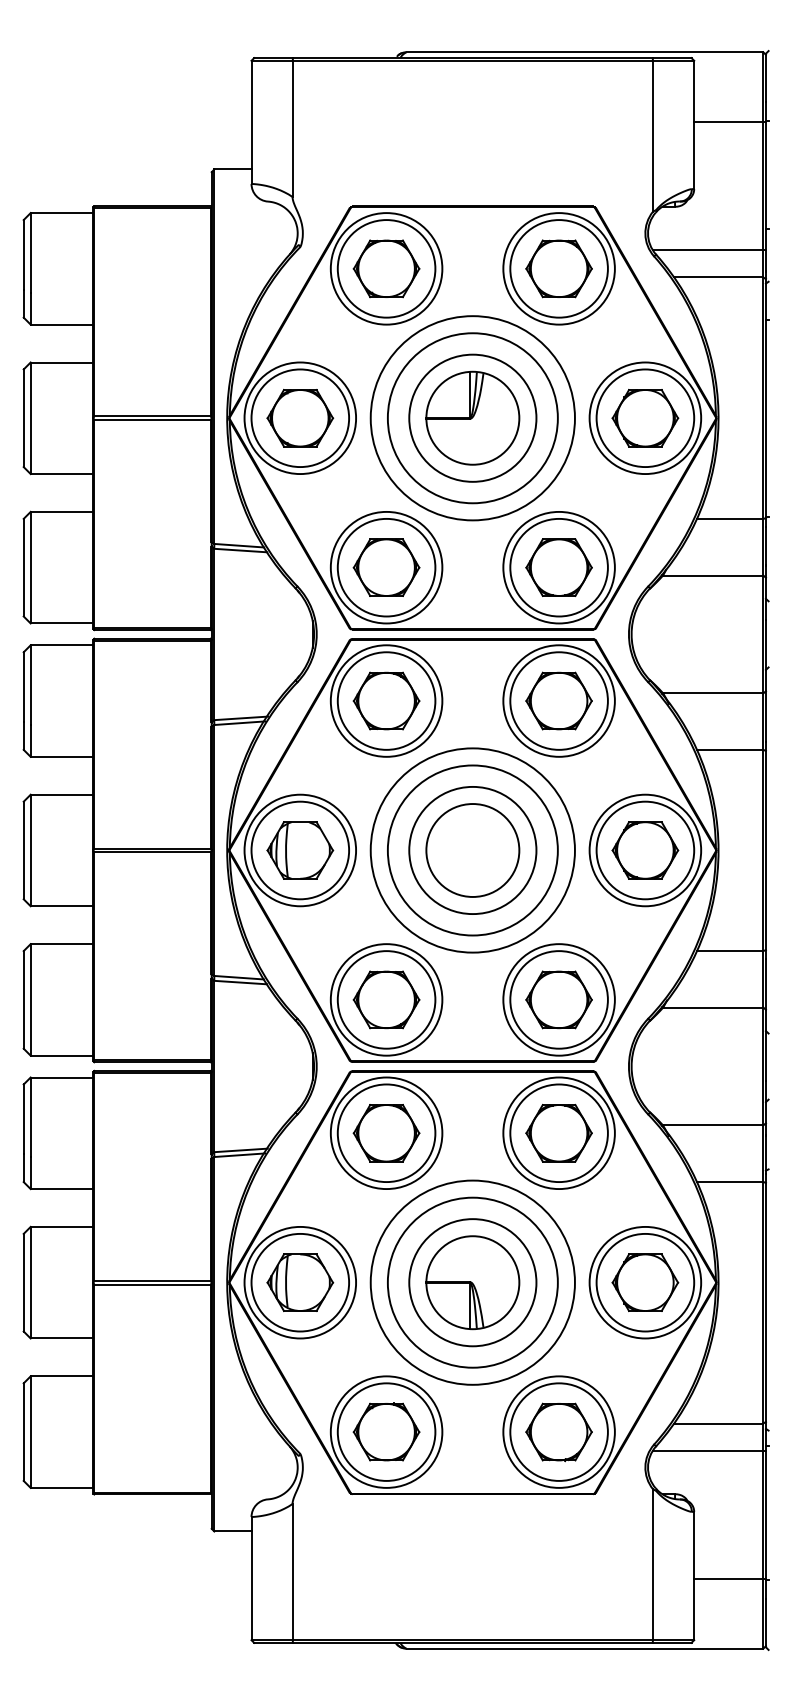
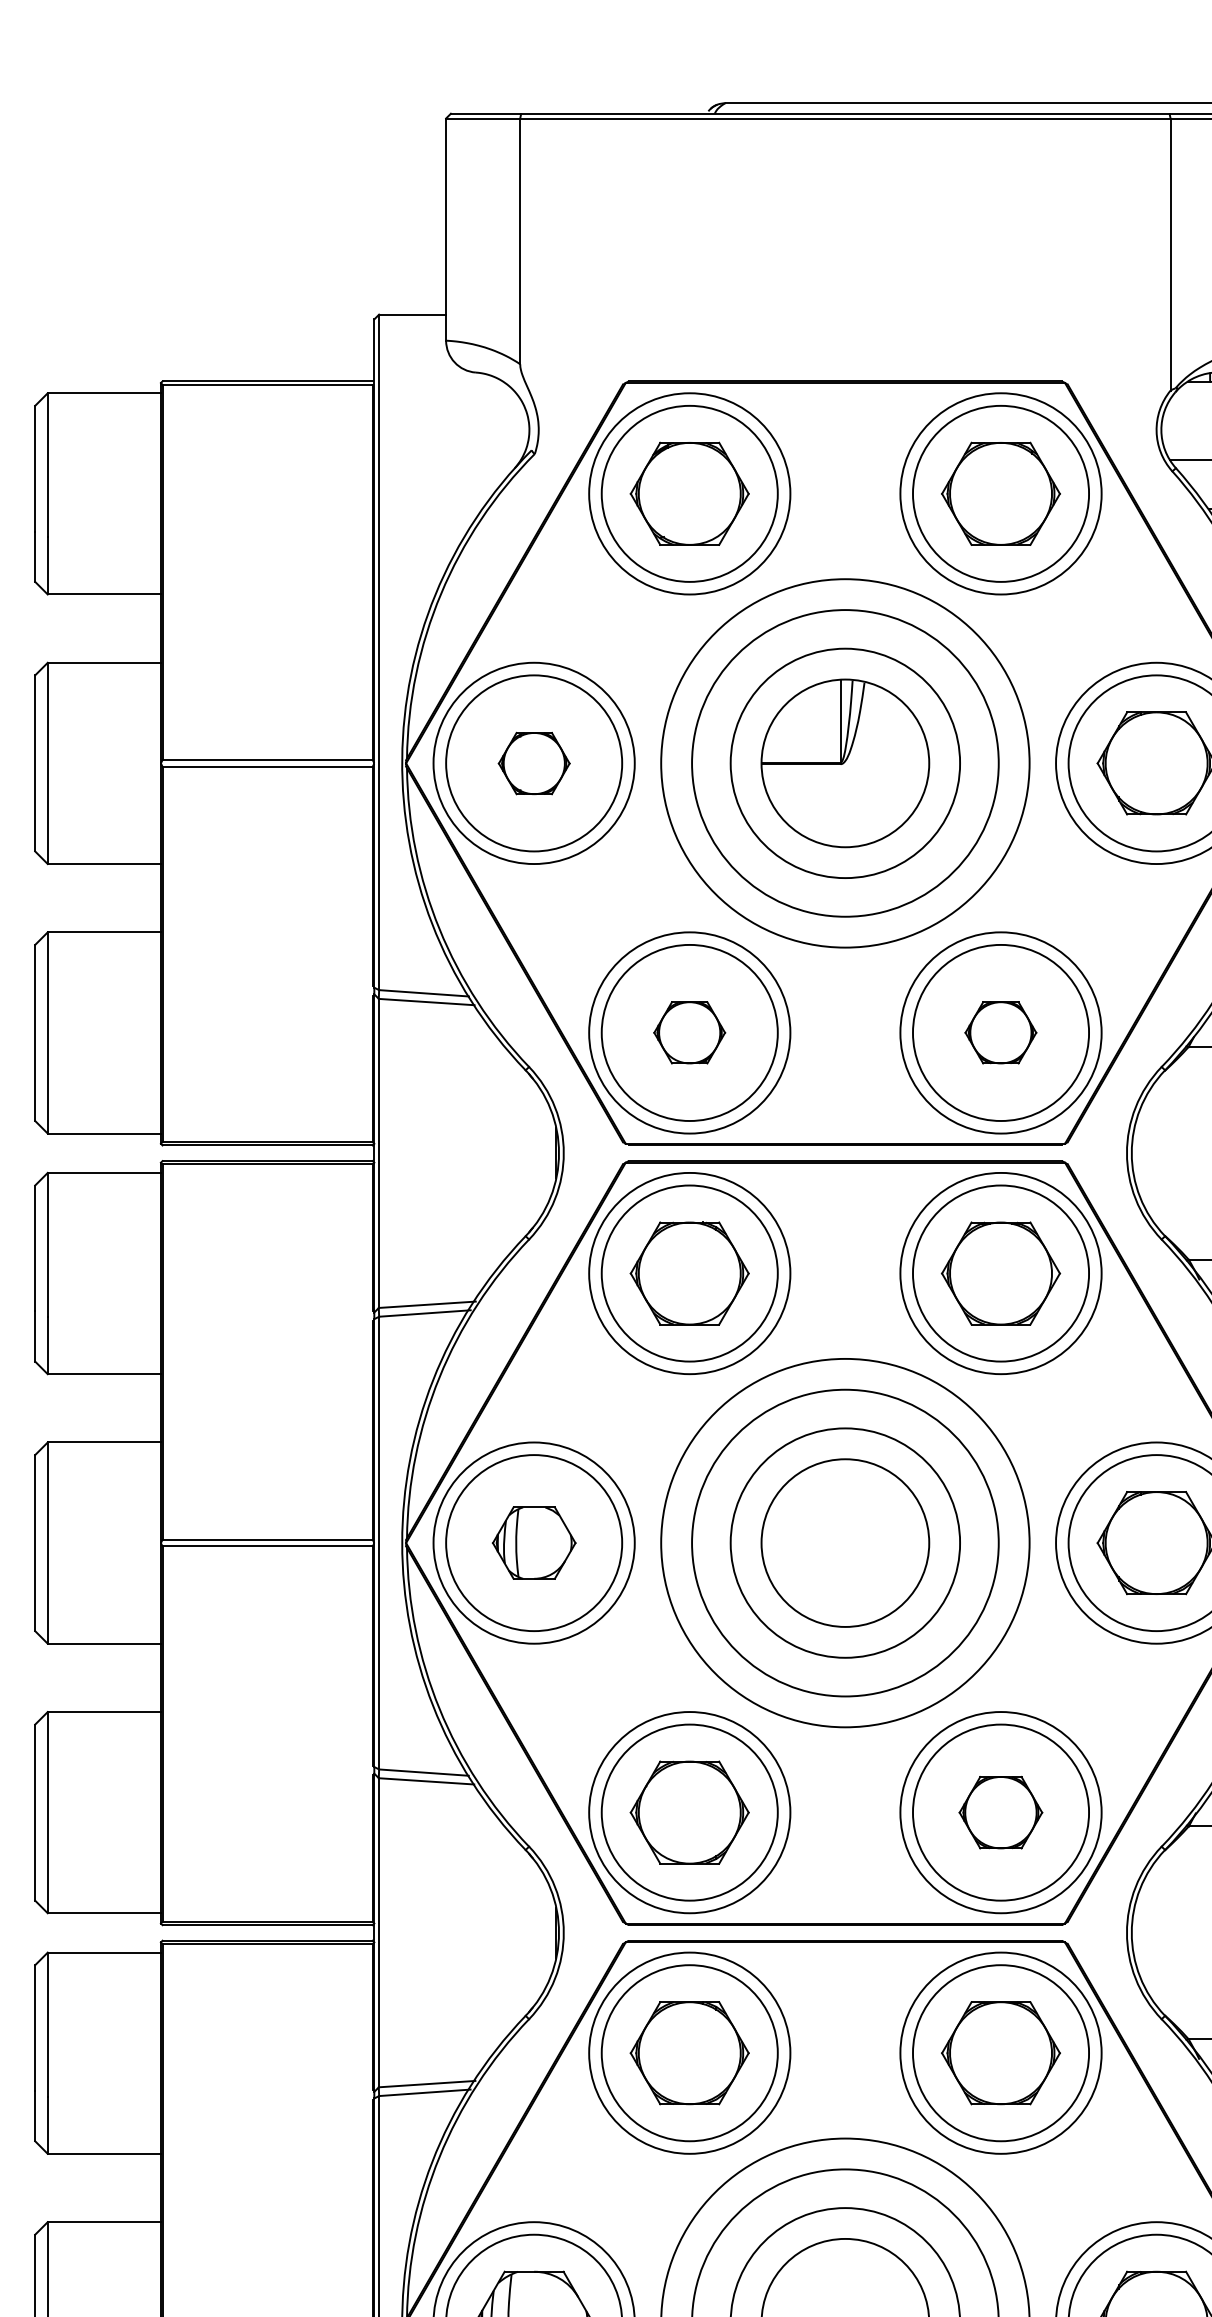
part: (300, 418) -> (534, 763), size x0.6
part: (386, 567) -> (689, 1032), size x0.6
part: (558, 567) -> (999, 1032), size x0.6
part: (300, 850) -> (534, 1543), size x0.7
part: (558, 999) -> (999, 1811), size x0.7

